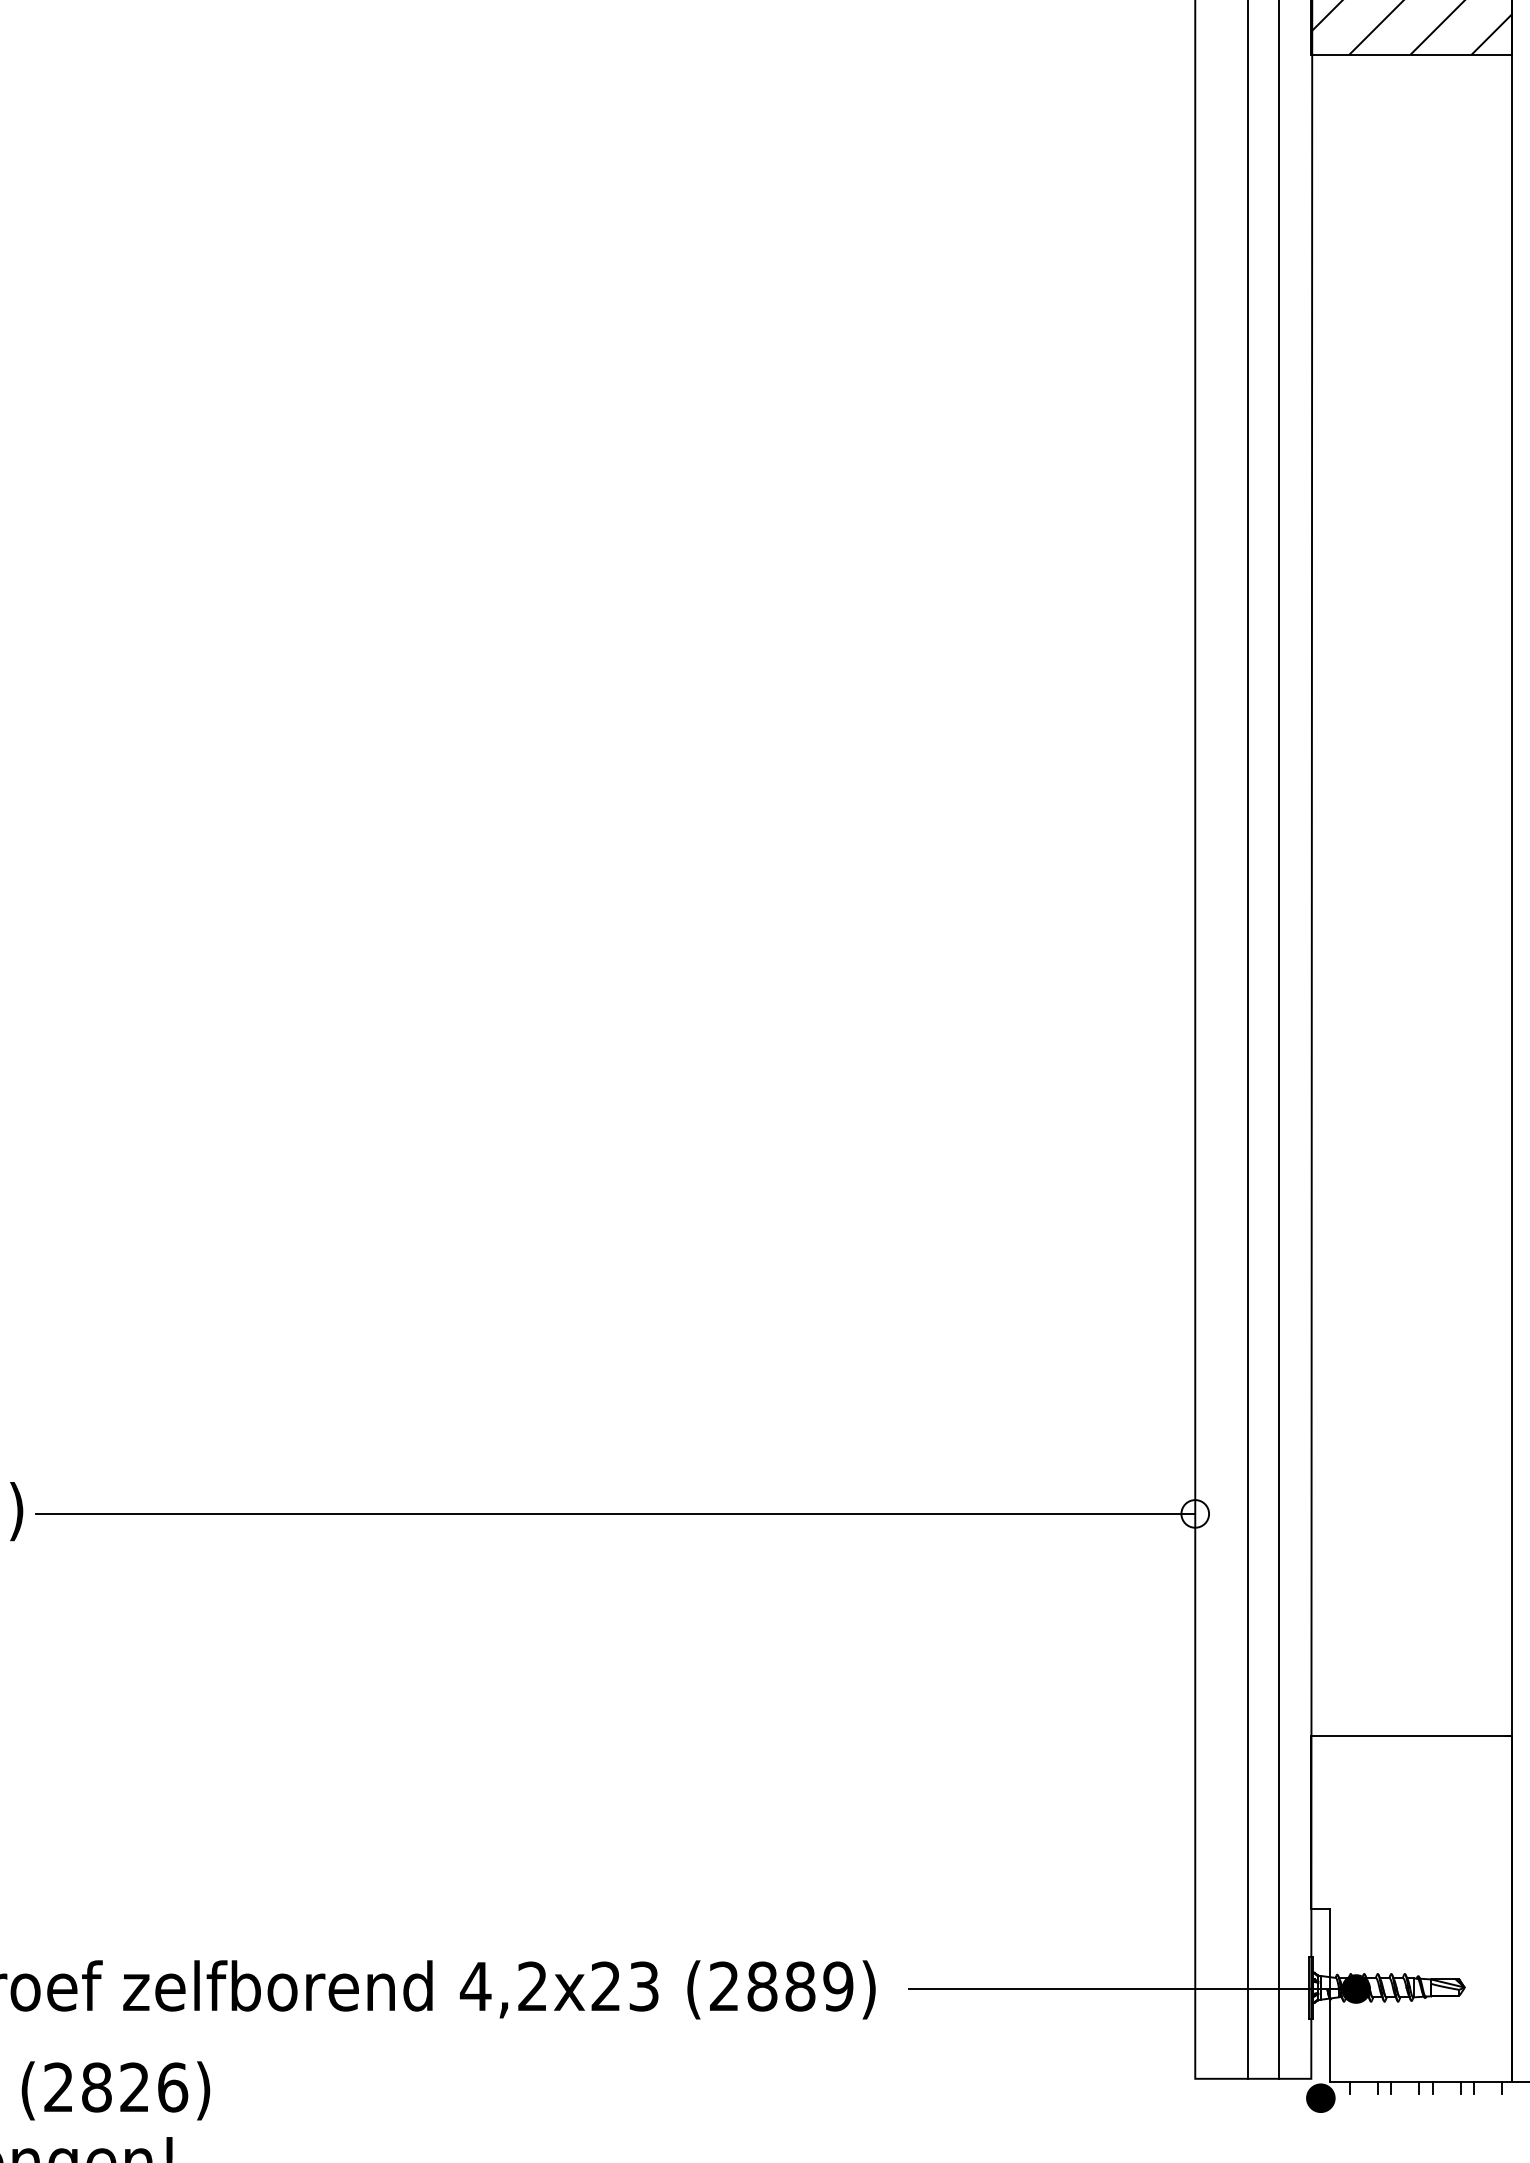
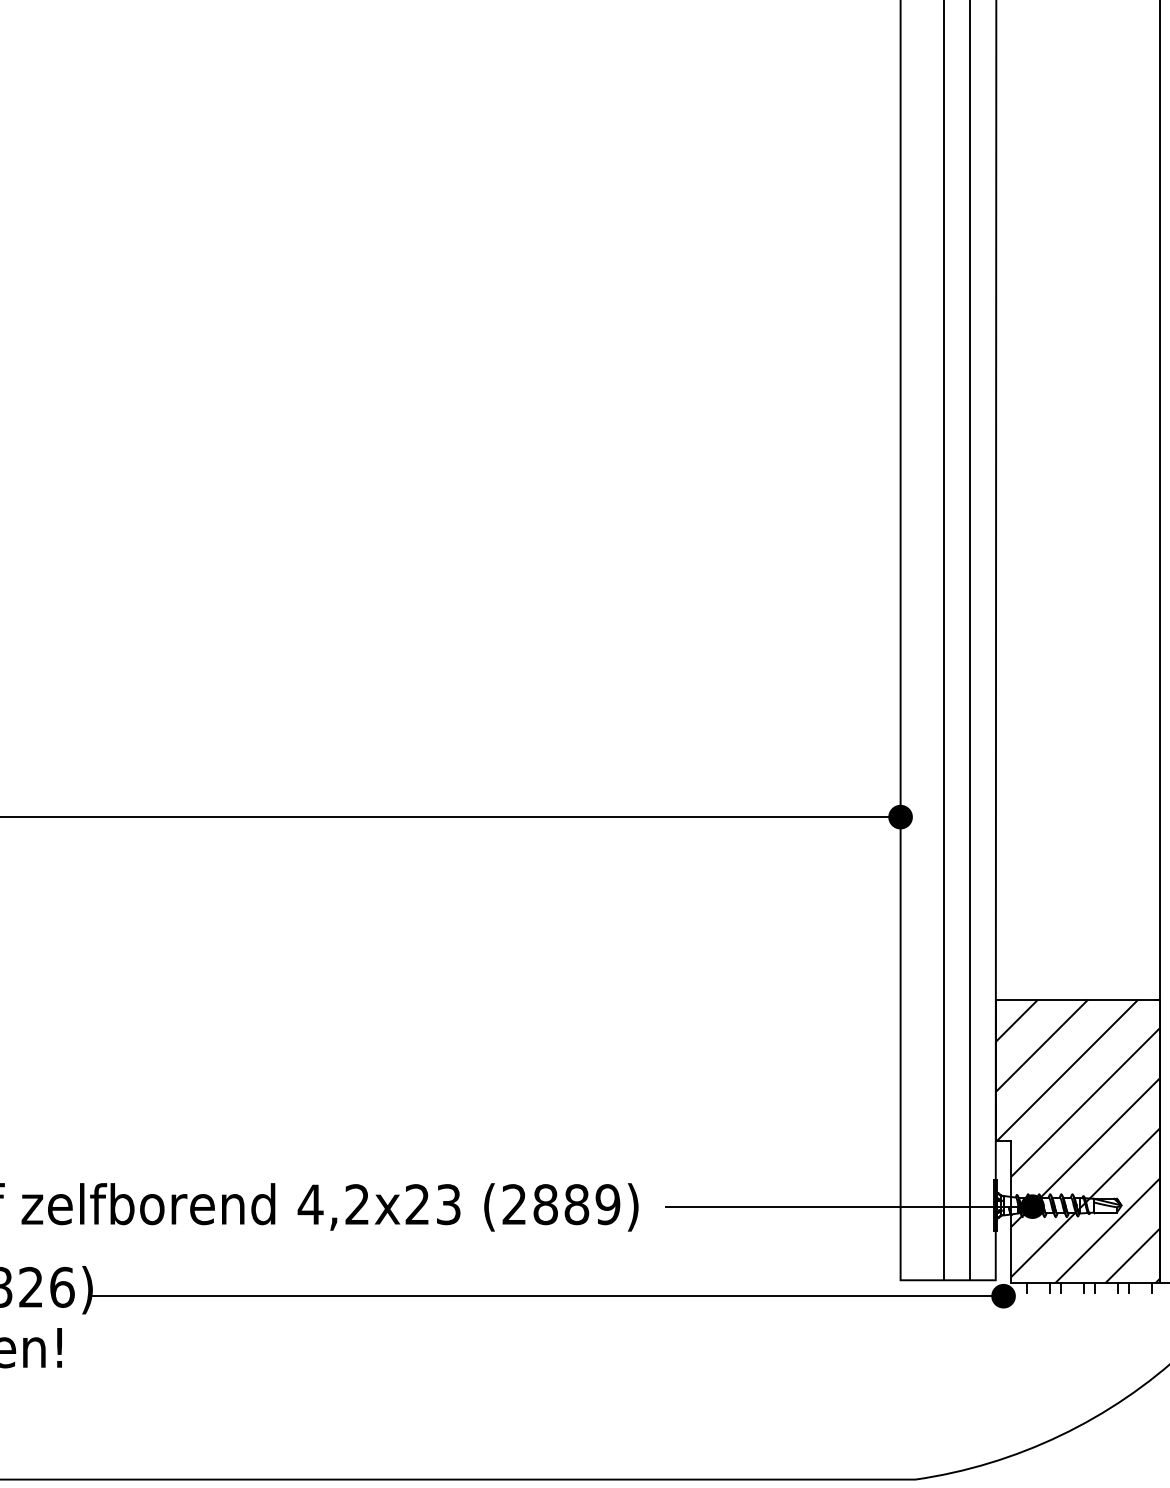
fill: (1195, 1513) -> (900, 816), added
hatch: (1411, 1909) -> (1077, 1141), added
line: (763, 2098) -> (546, 1296), added

